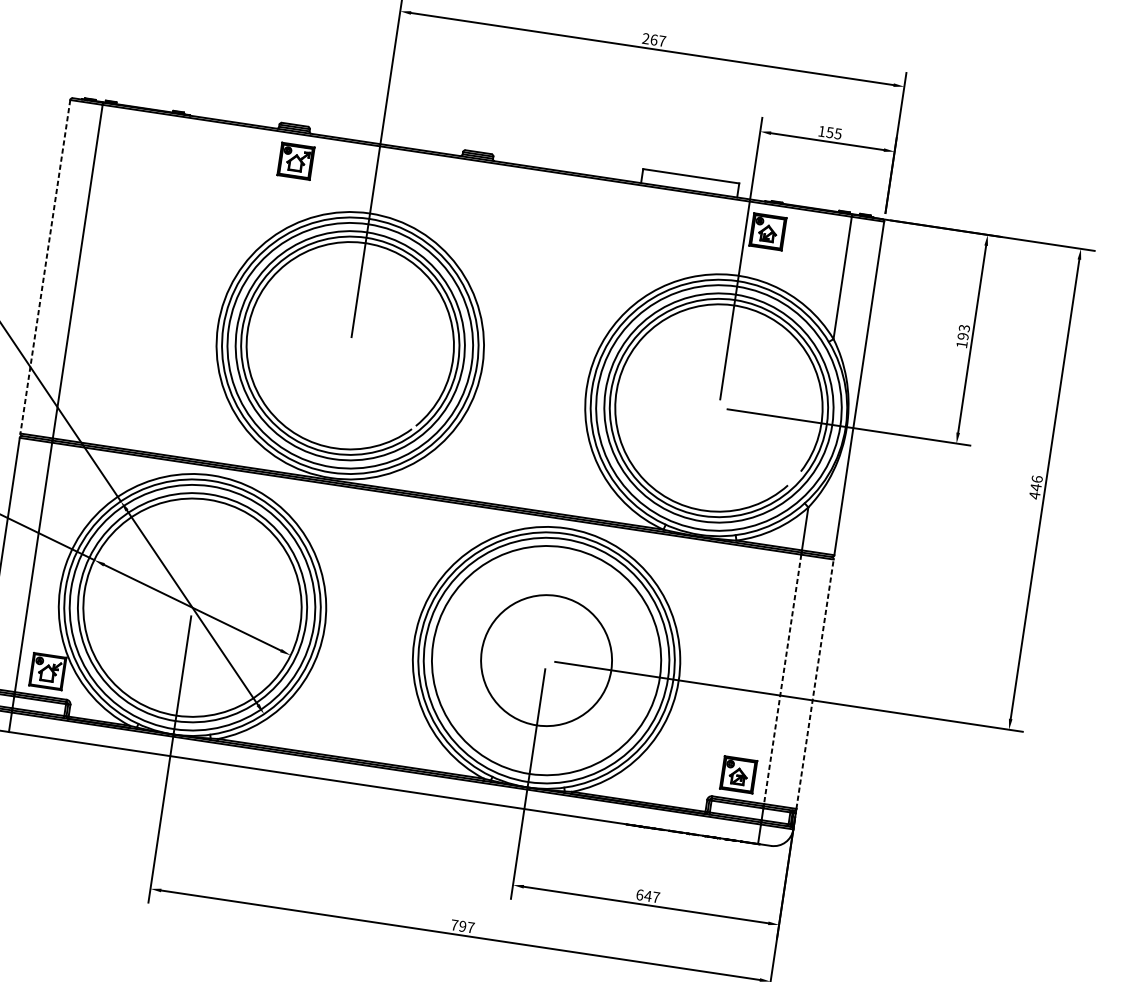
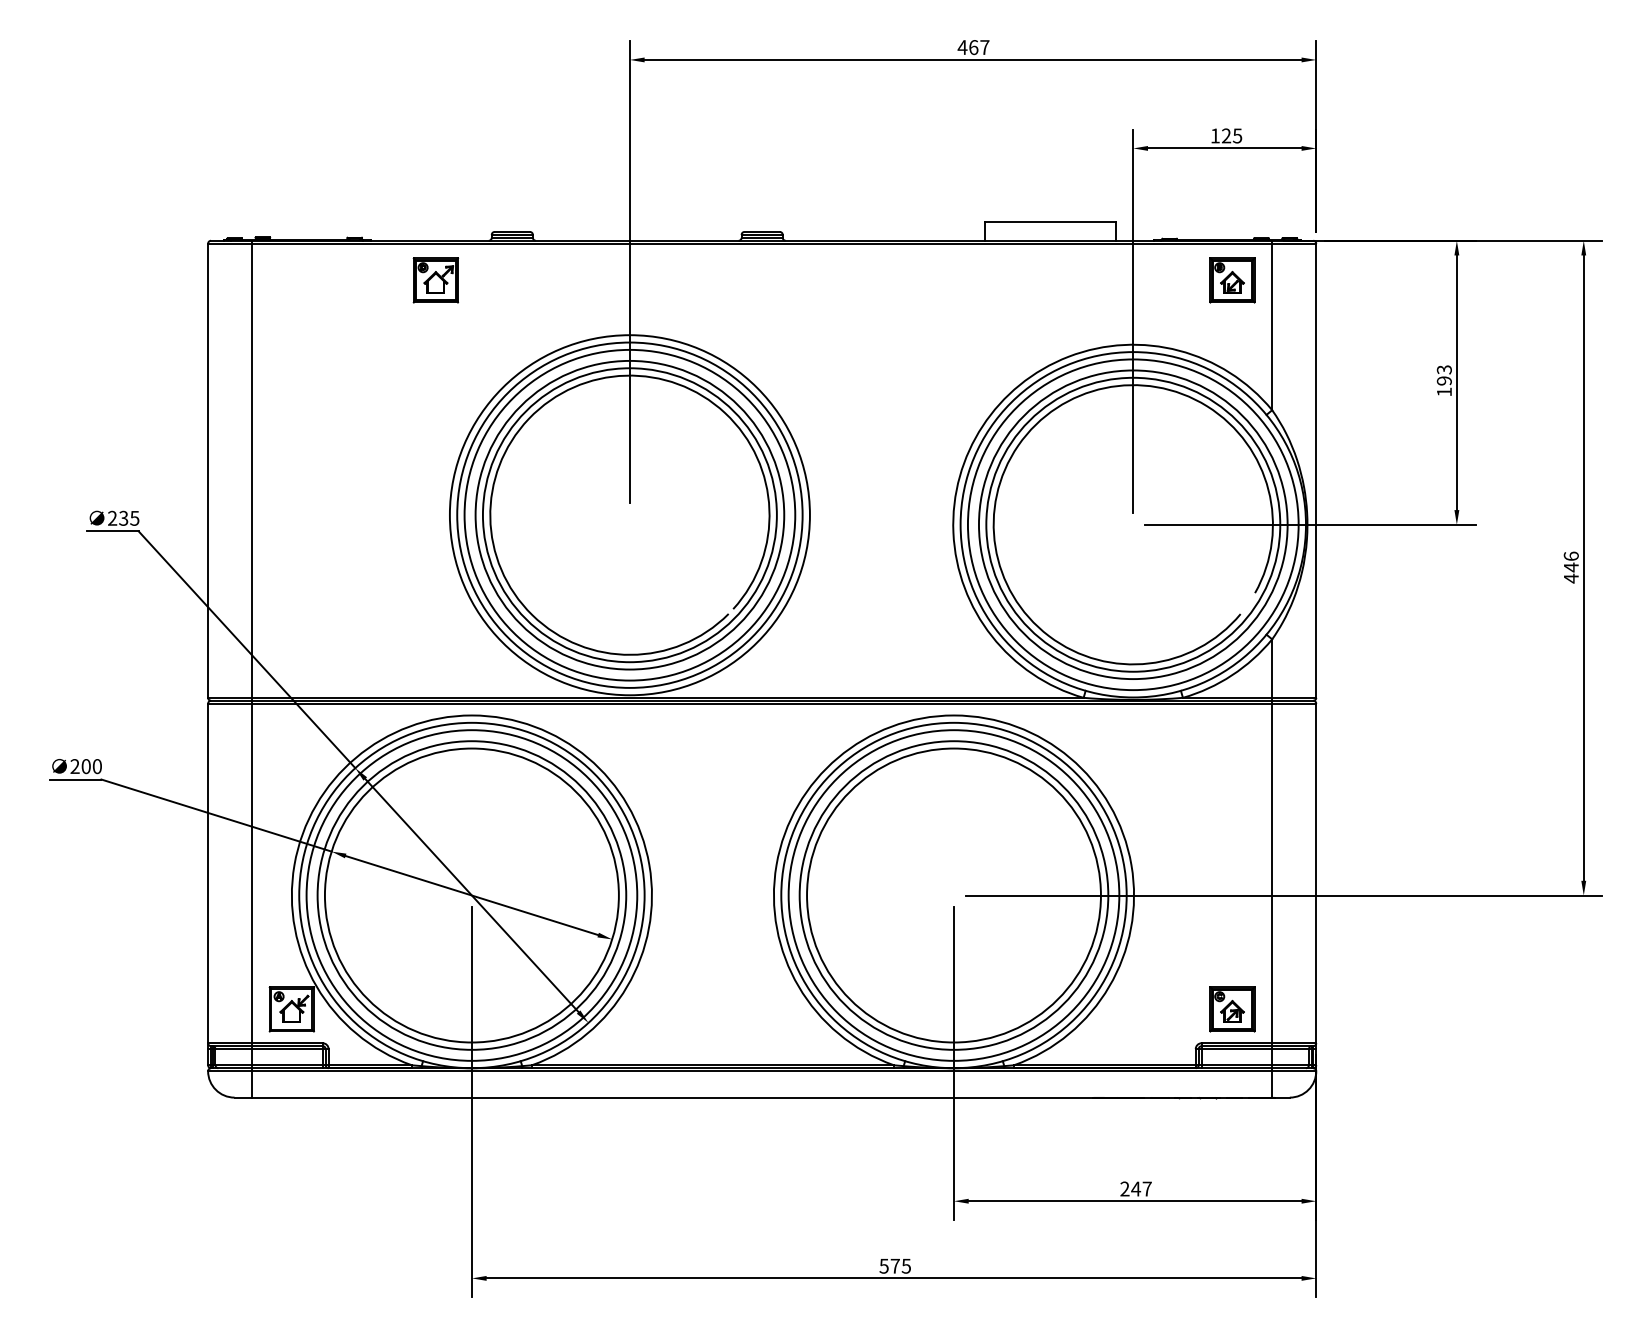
text: (645, 38) -> (962, 47), 267 -> 467
text: (830, 132) -> (1226, 135), 155 -> 125
part: (295, 161) -> (435, 280), moved
part: (767, 231) -> (1232, 280), moved
line: (45, 267) -> (208, 471), dashed -> solid
circle: (546, 660) -> (953, 895), size x1.67
line: (782, 679) -> (1272, 873), dashed -> solid
line: (815, 684) -> (1316, 873), dashed -> solid
text: (639, 894) -> (1124, 1188), 647 -> 247
text: (462, 925) -> (895, 1265), 797 -> 575

